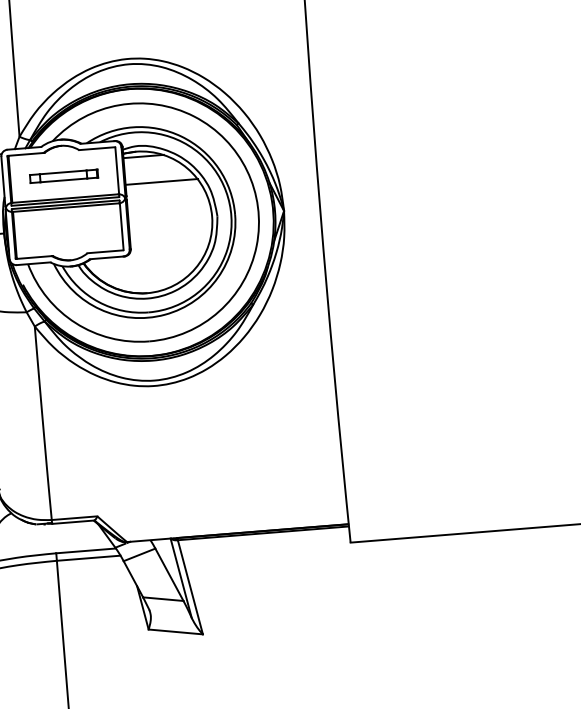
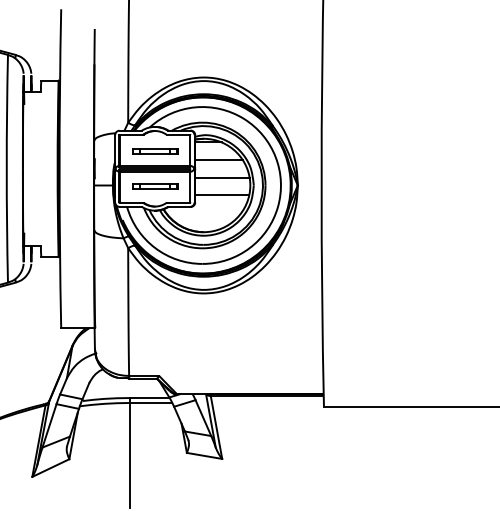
line: (169, 208) -> (222, 177), added
part: (68, 229) -> (155, 186), added
line: (171, 235) -> (222, 195), added

